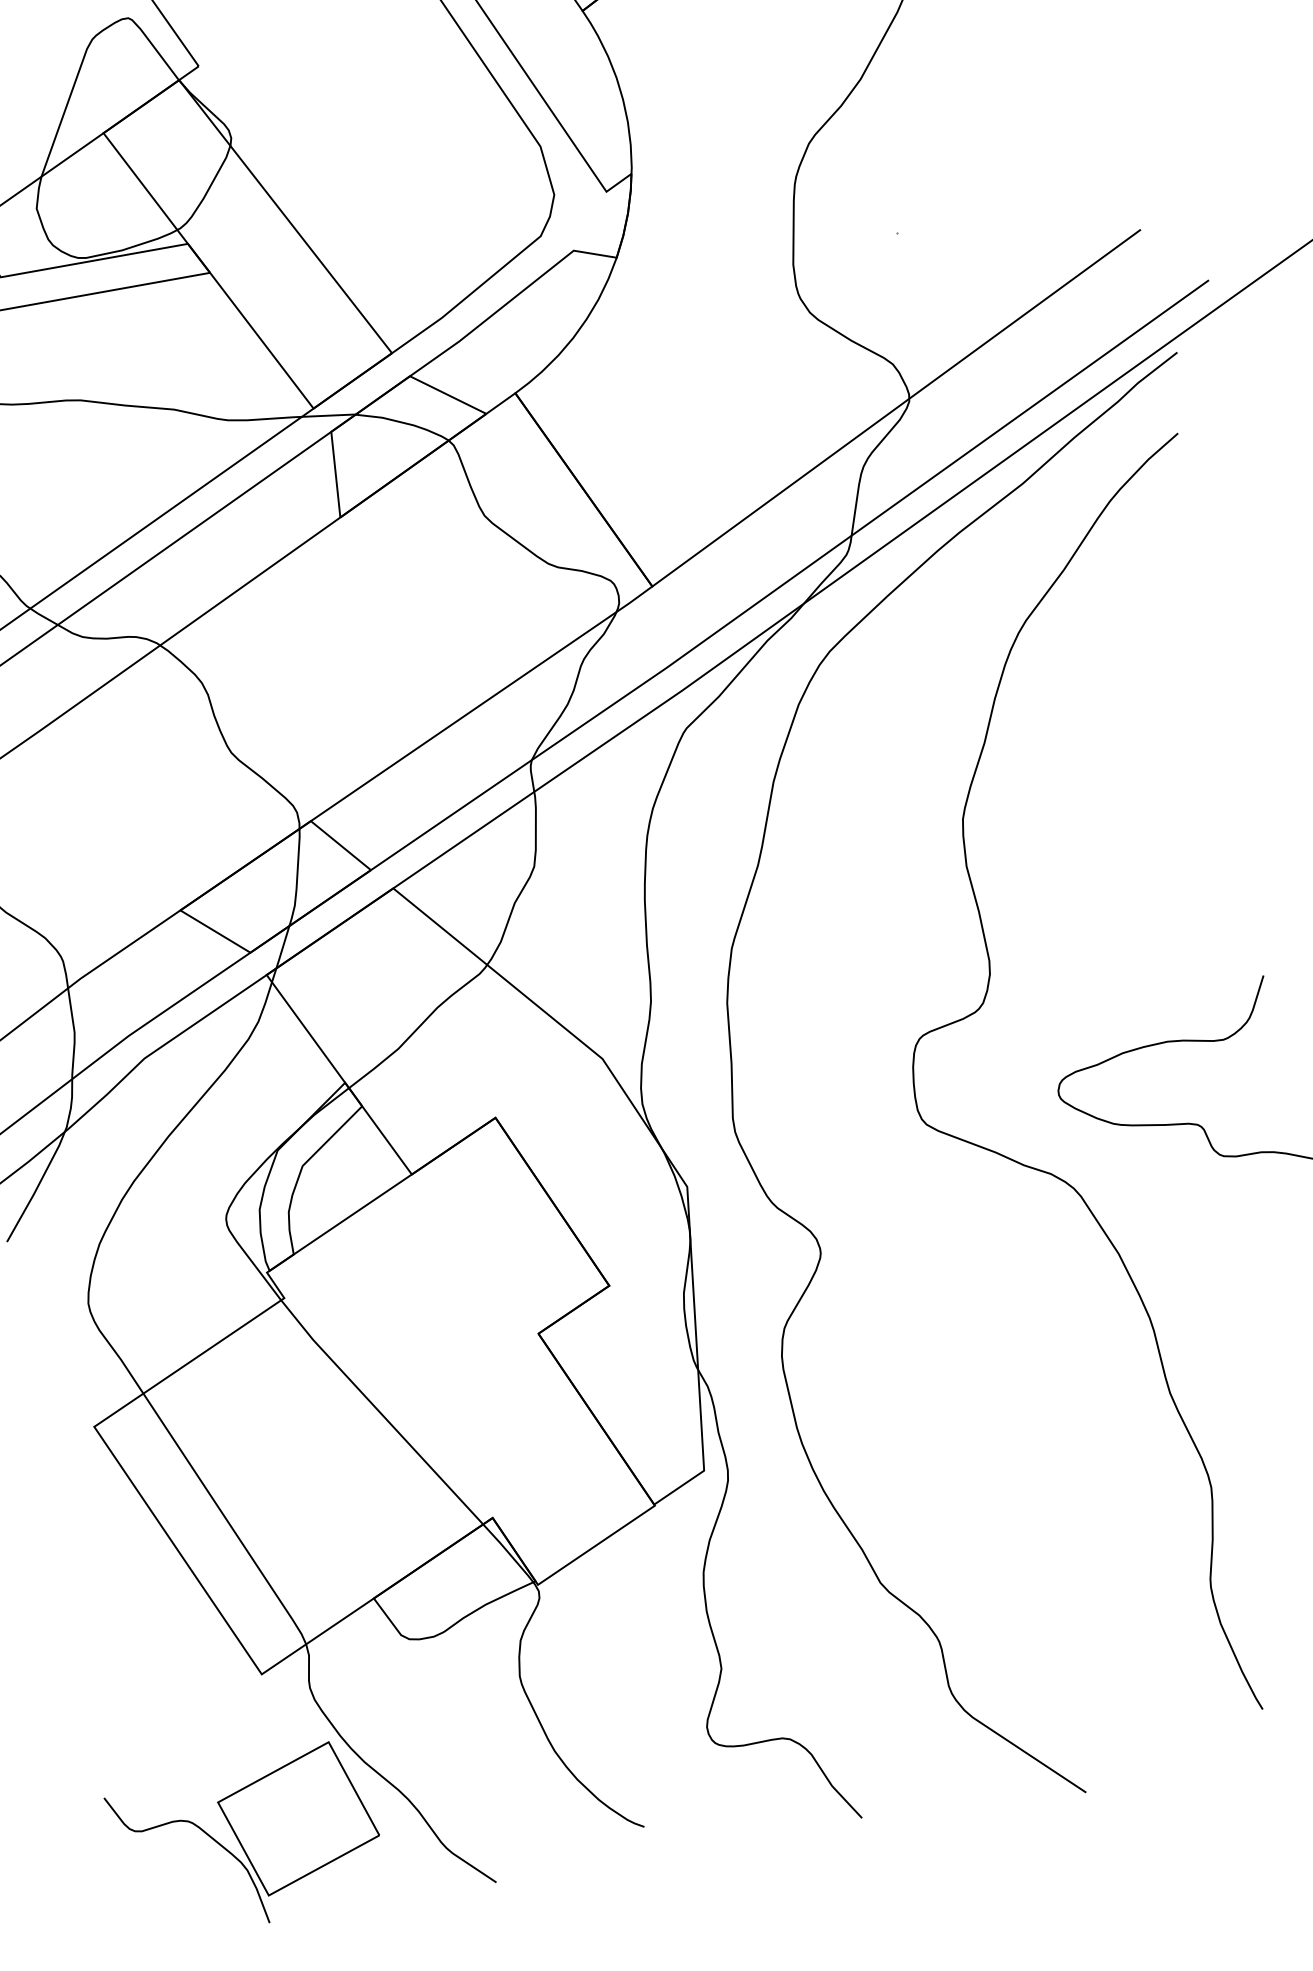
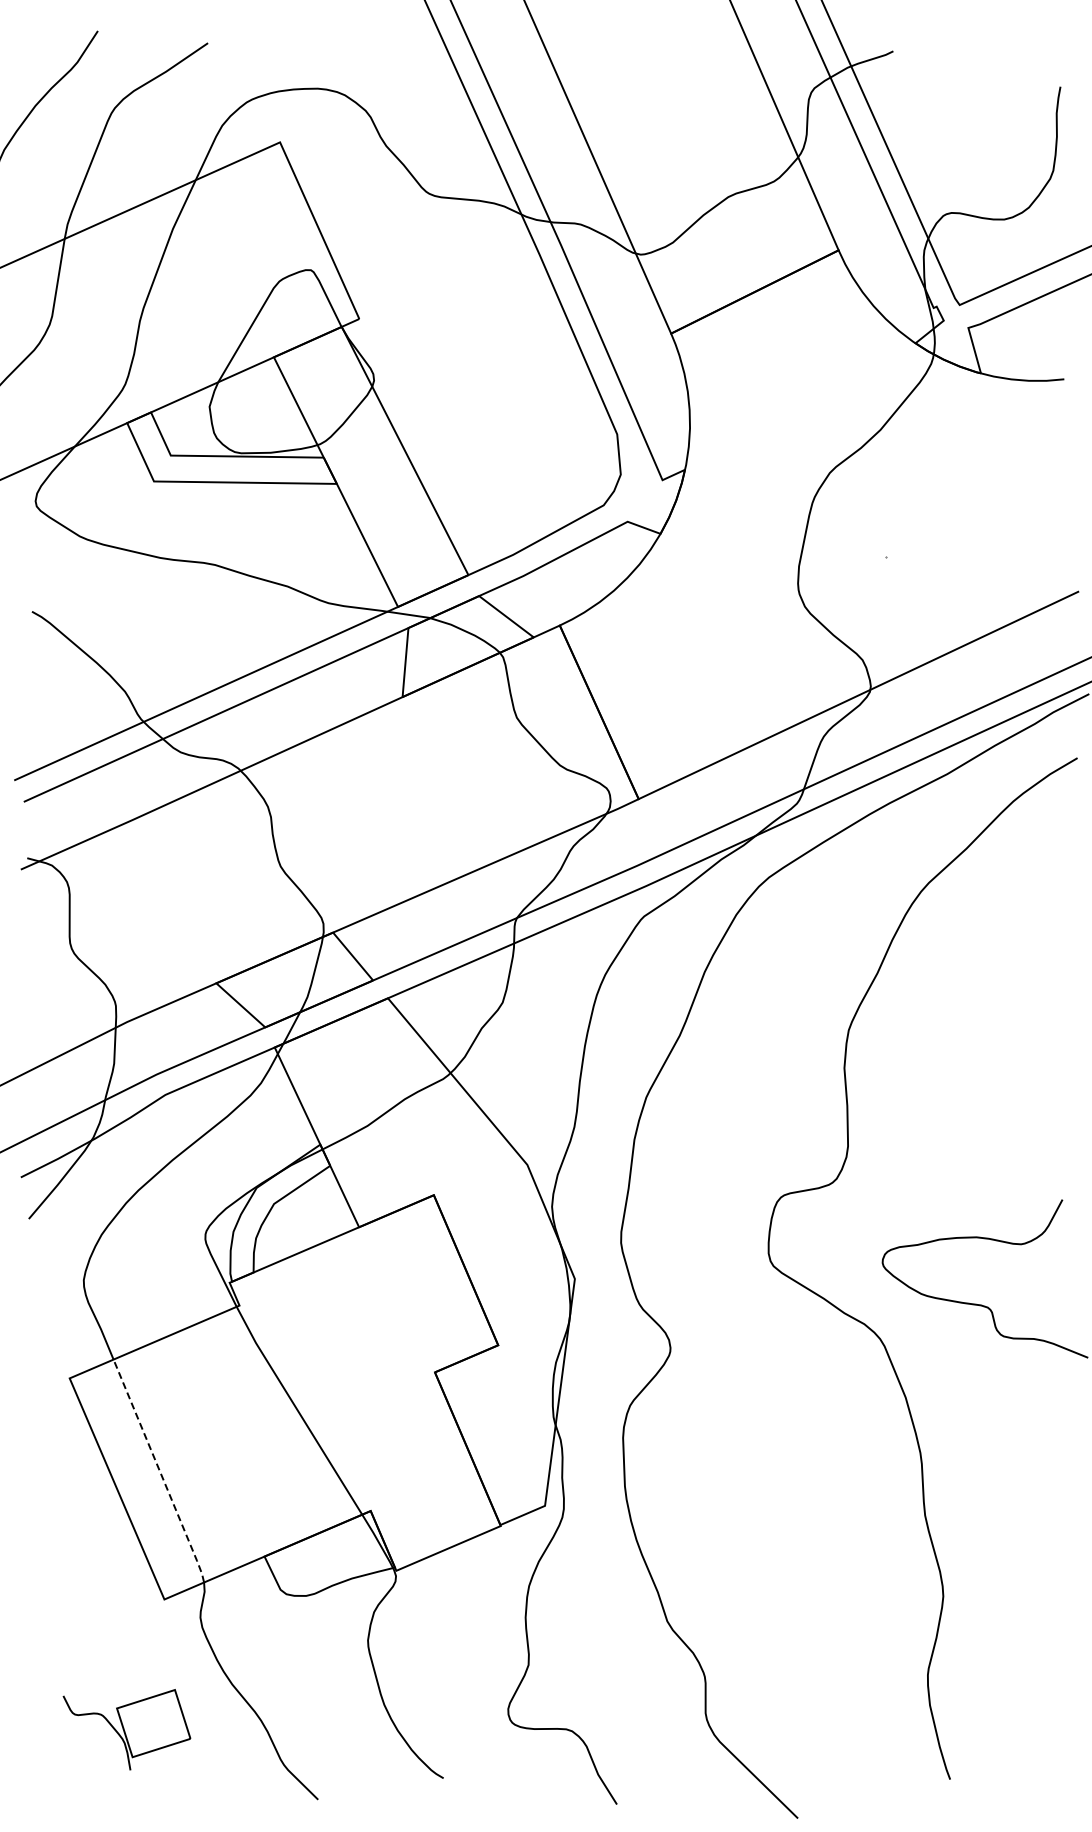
line: (226, 1519) -> (160, 1471), solid -> dashed
part: (246, 1841) -> (126, 1729), size x0.6

